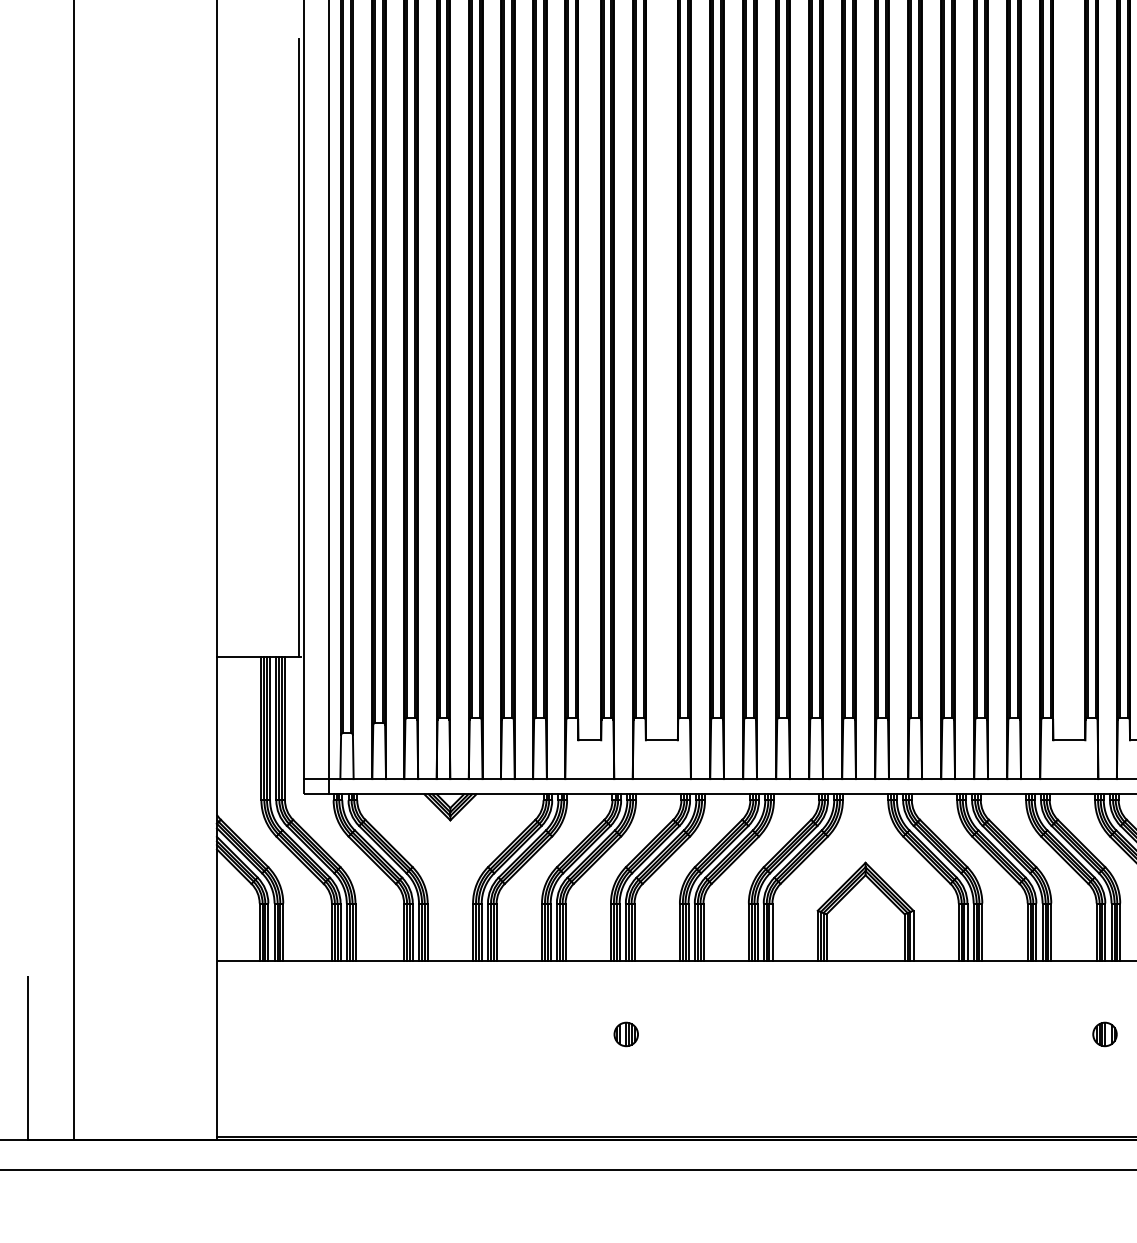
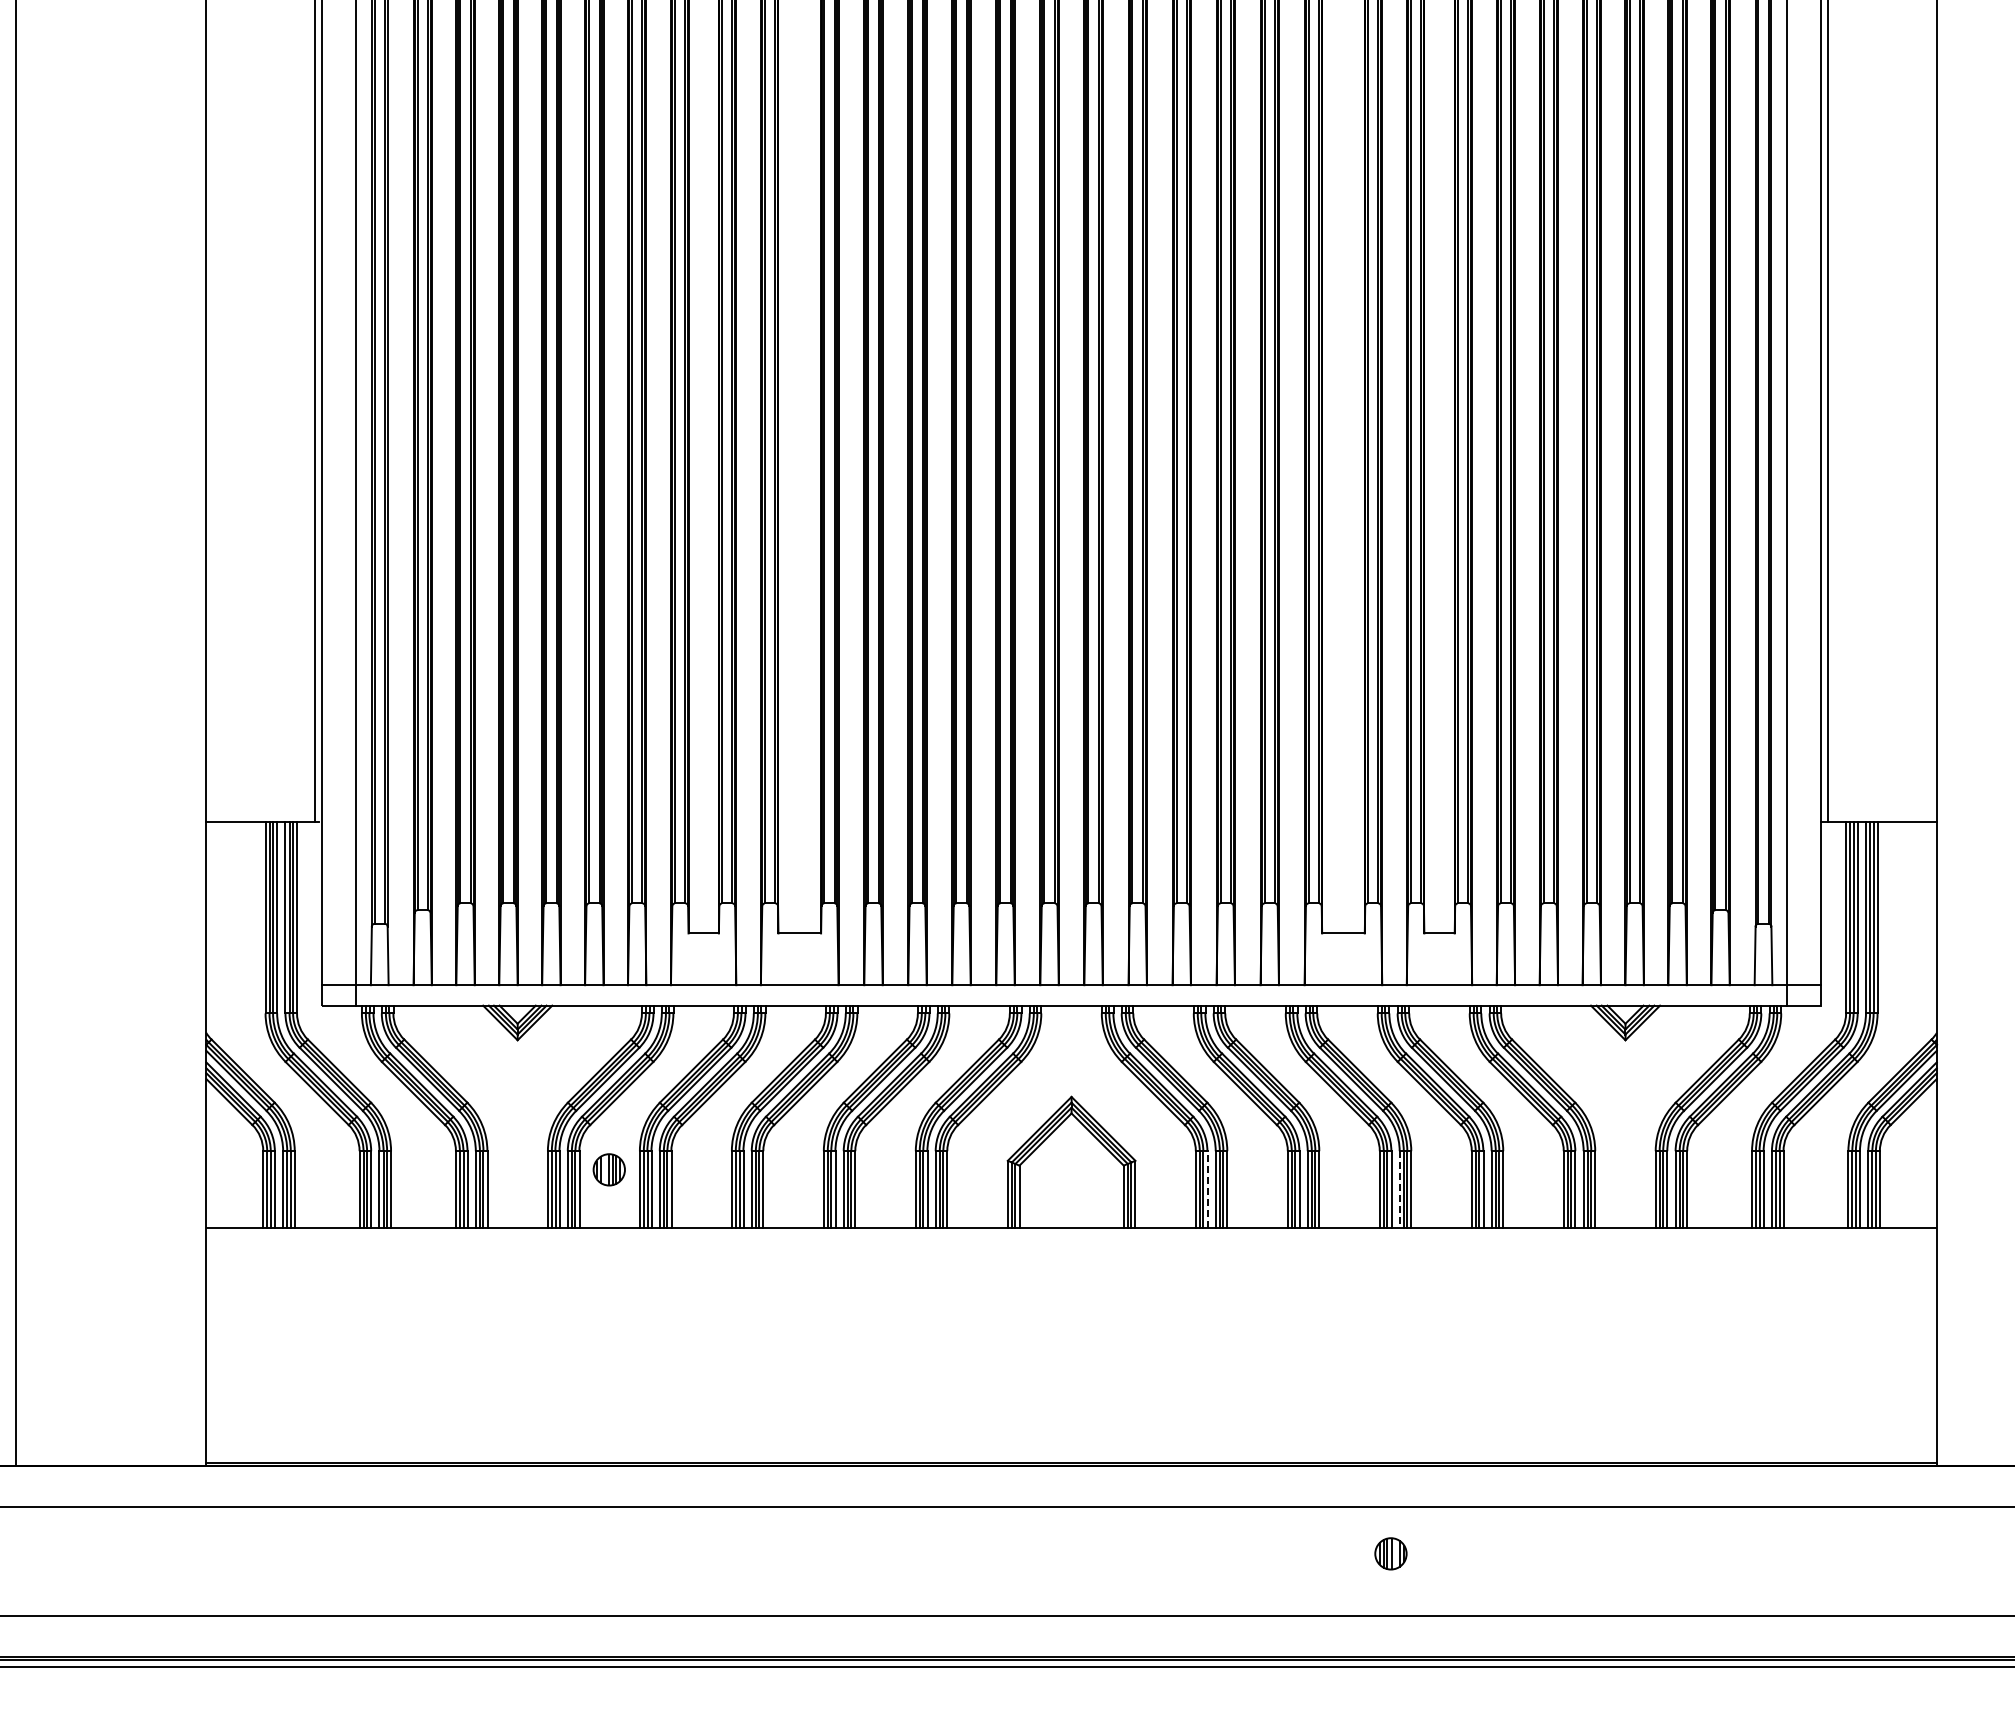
line: (967, 931) -> (1207, 1188), solid -> dashed
line: (1111, 932) -> (1399, 1189), solid -> dashed
part: (625, 1034) -> (608, 1169), moved
part: (1104, 1034) -> (1390, 1553), moved

